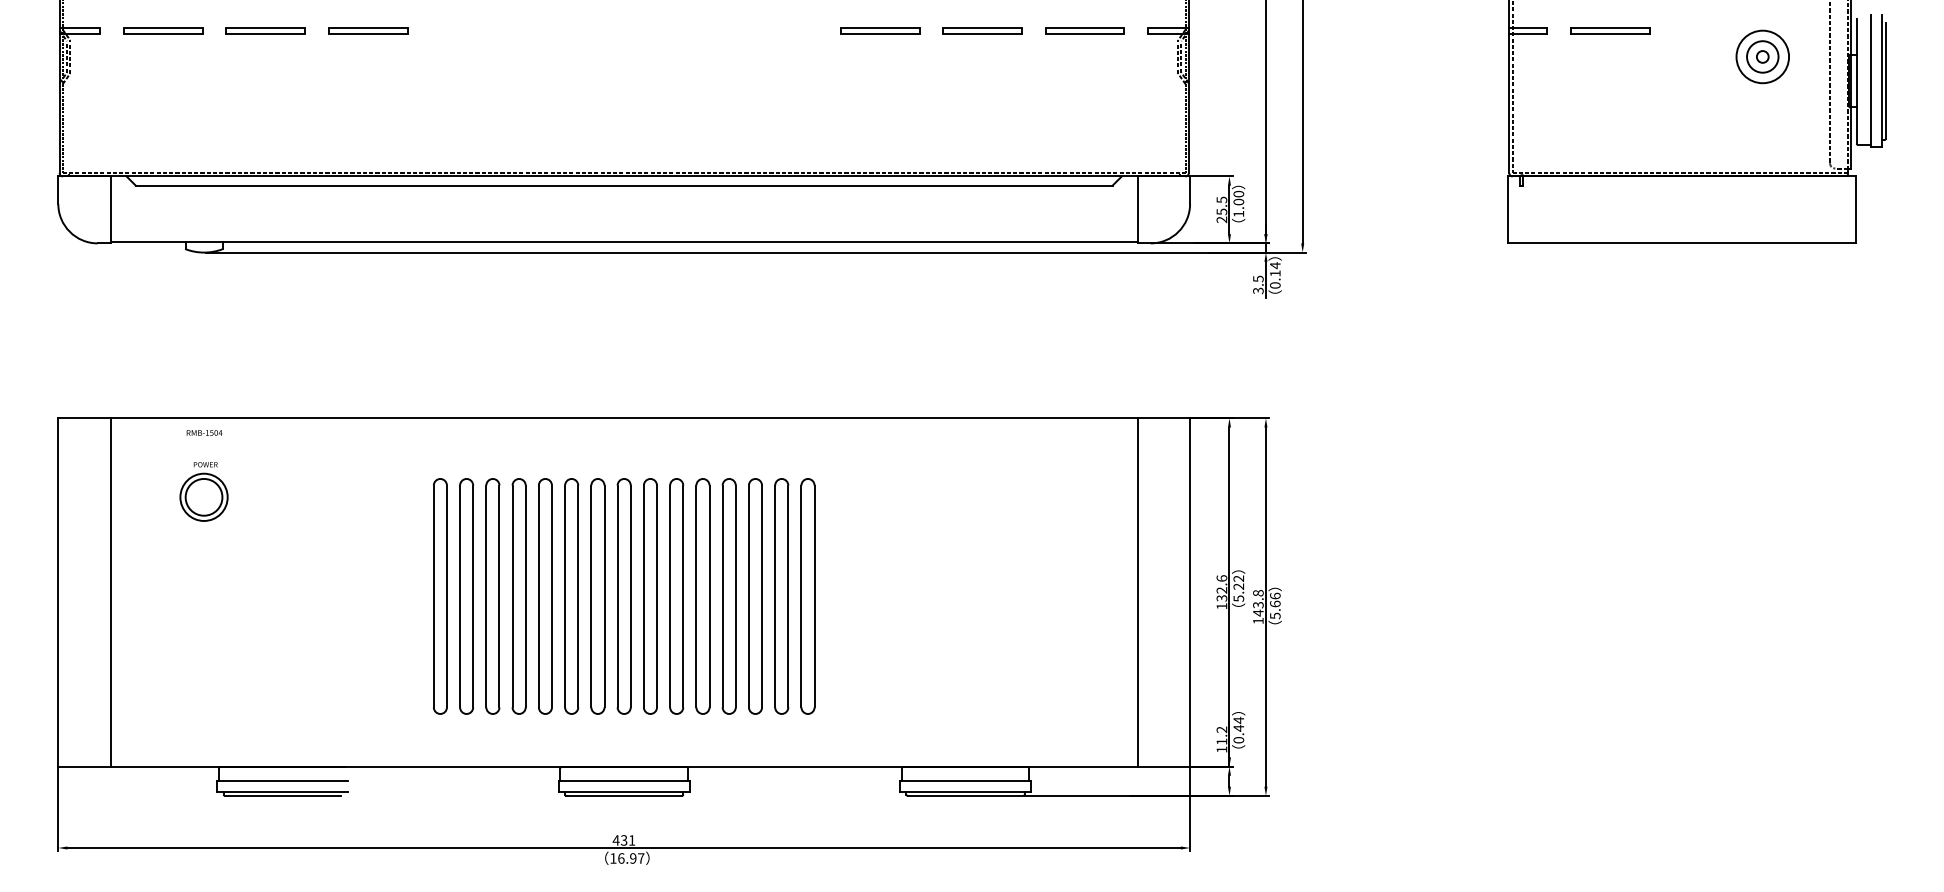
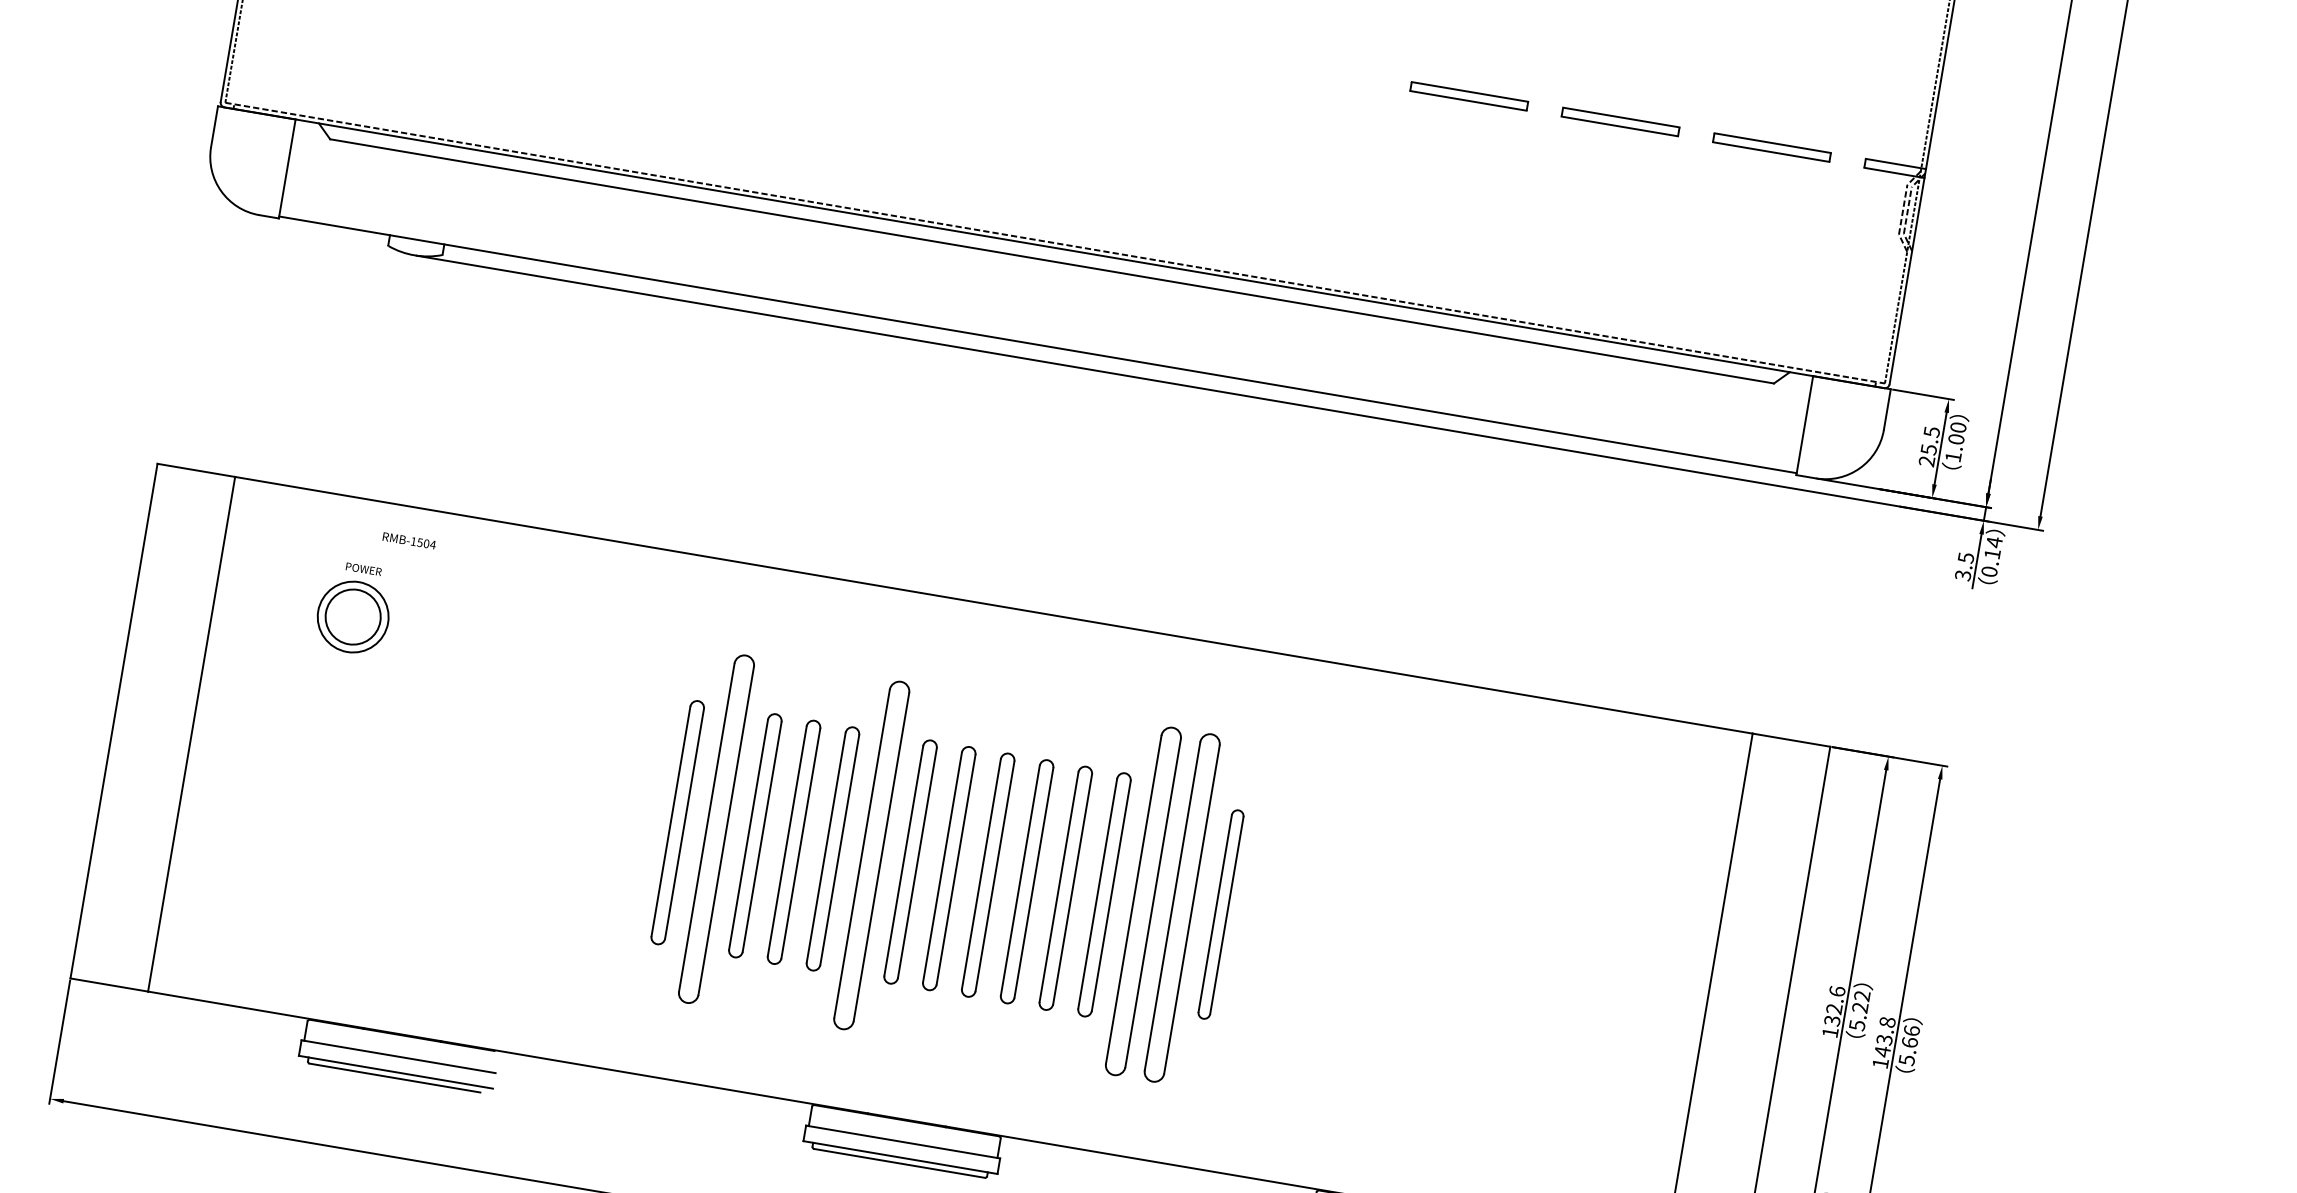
text: (204, 432) -> (409, 540), moved
part: (440, 596) -> (677, 822), size x0.7
part: (492, 596) -> (754, 835), size x0.7
part: (518, 596) -> (793, 842), size x0.7
part: (545, 596) -> (833, 848), size x0.7
part: (597, 596) -> (909, 861), size x0.7
part: (623, 596) -> (948, 868), size x0.7
part: (650, 596) -> (988, 875), size x0.7
part: (676, 596) -> (1026, 881), size x0.7
part: (702, 596) -> (1065, 888), size x0.7
part: (728, 596) -> (1103, 894), size x0.7
part: (807, 596) -> (1220, 914), size x0.6

